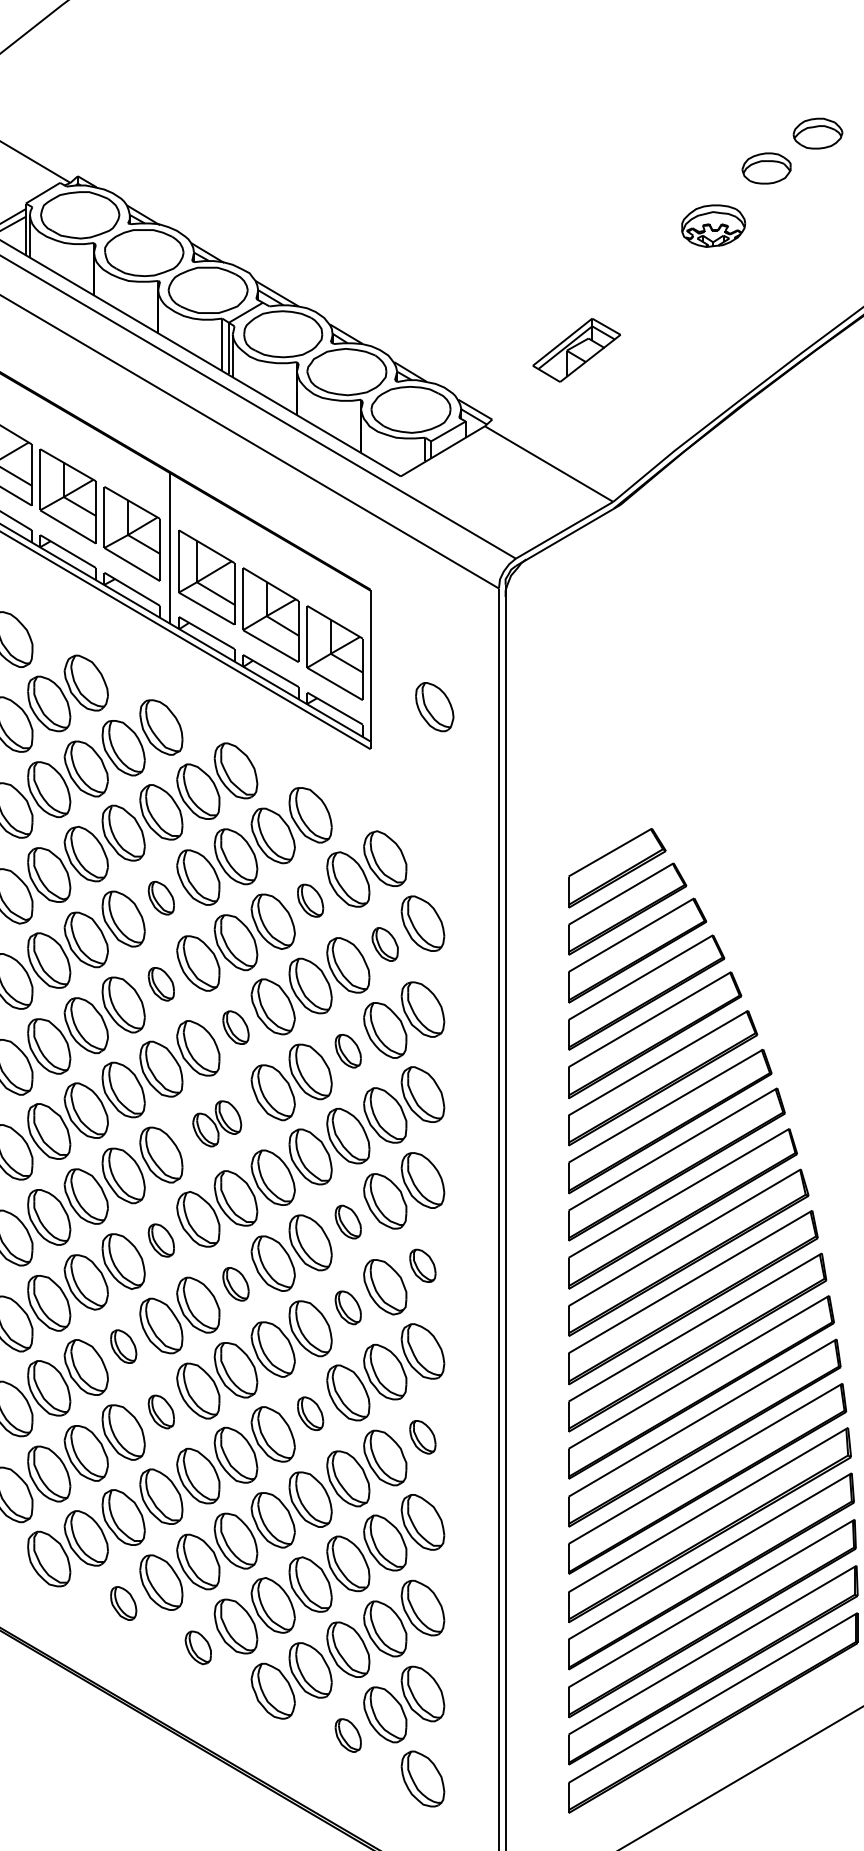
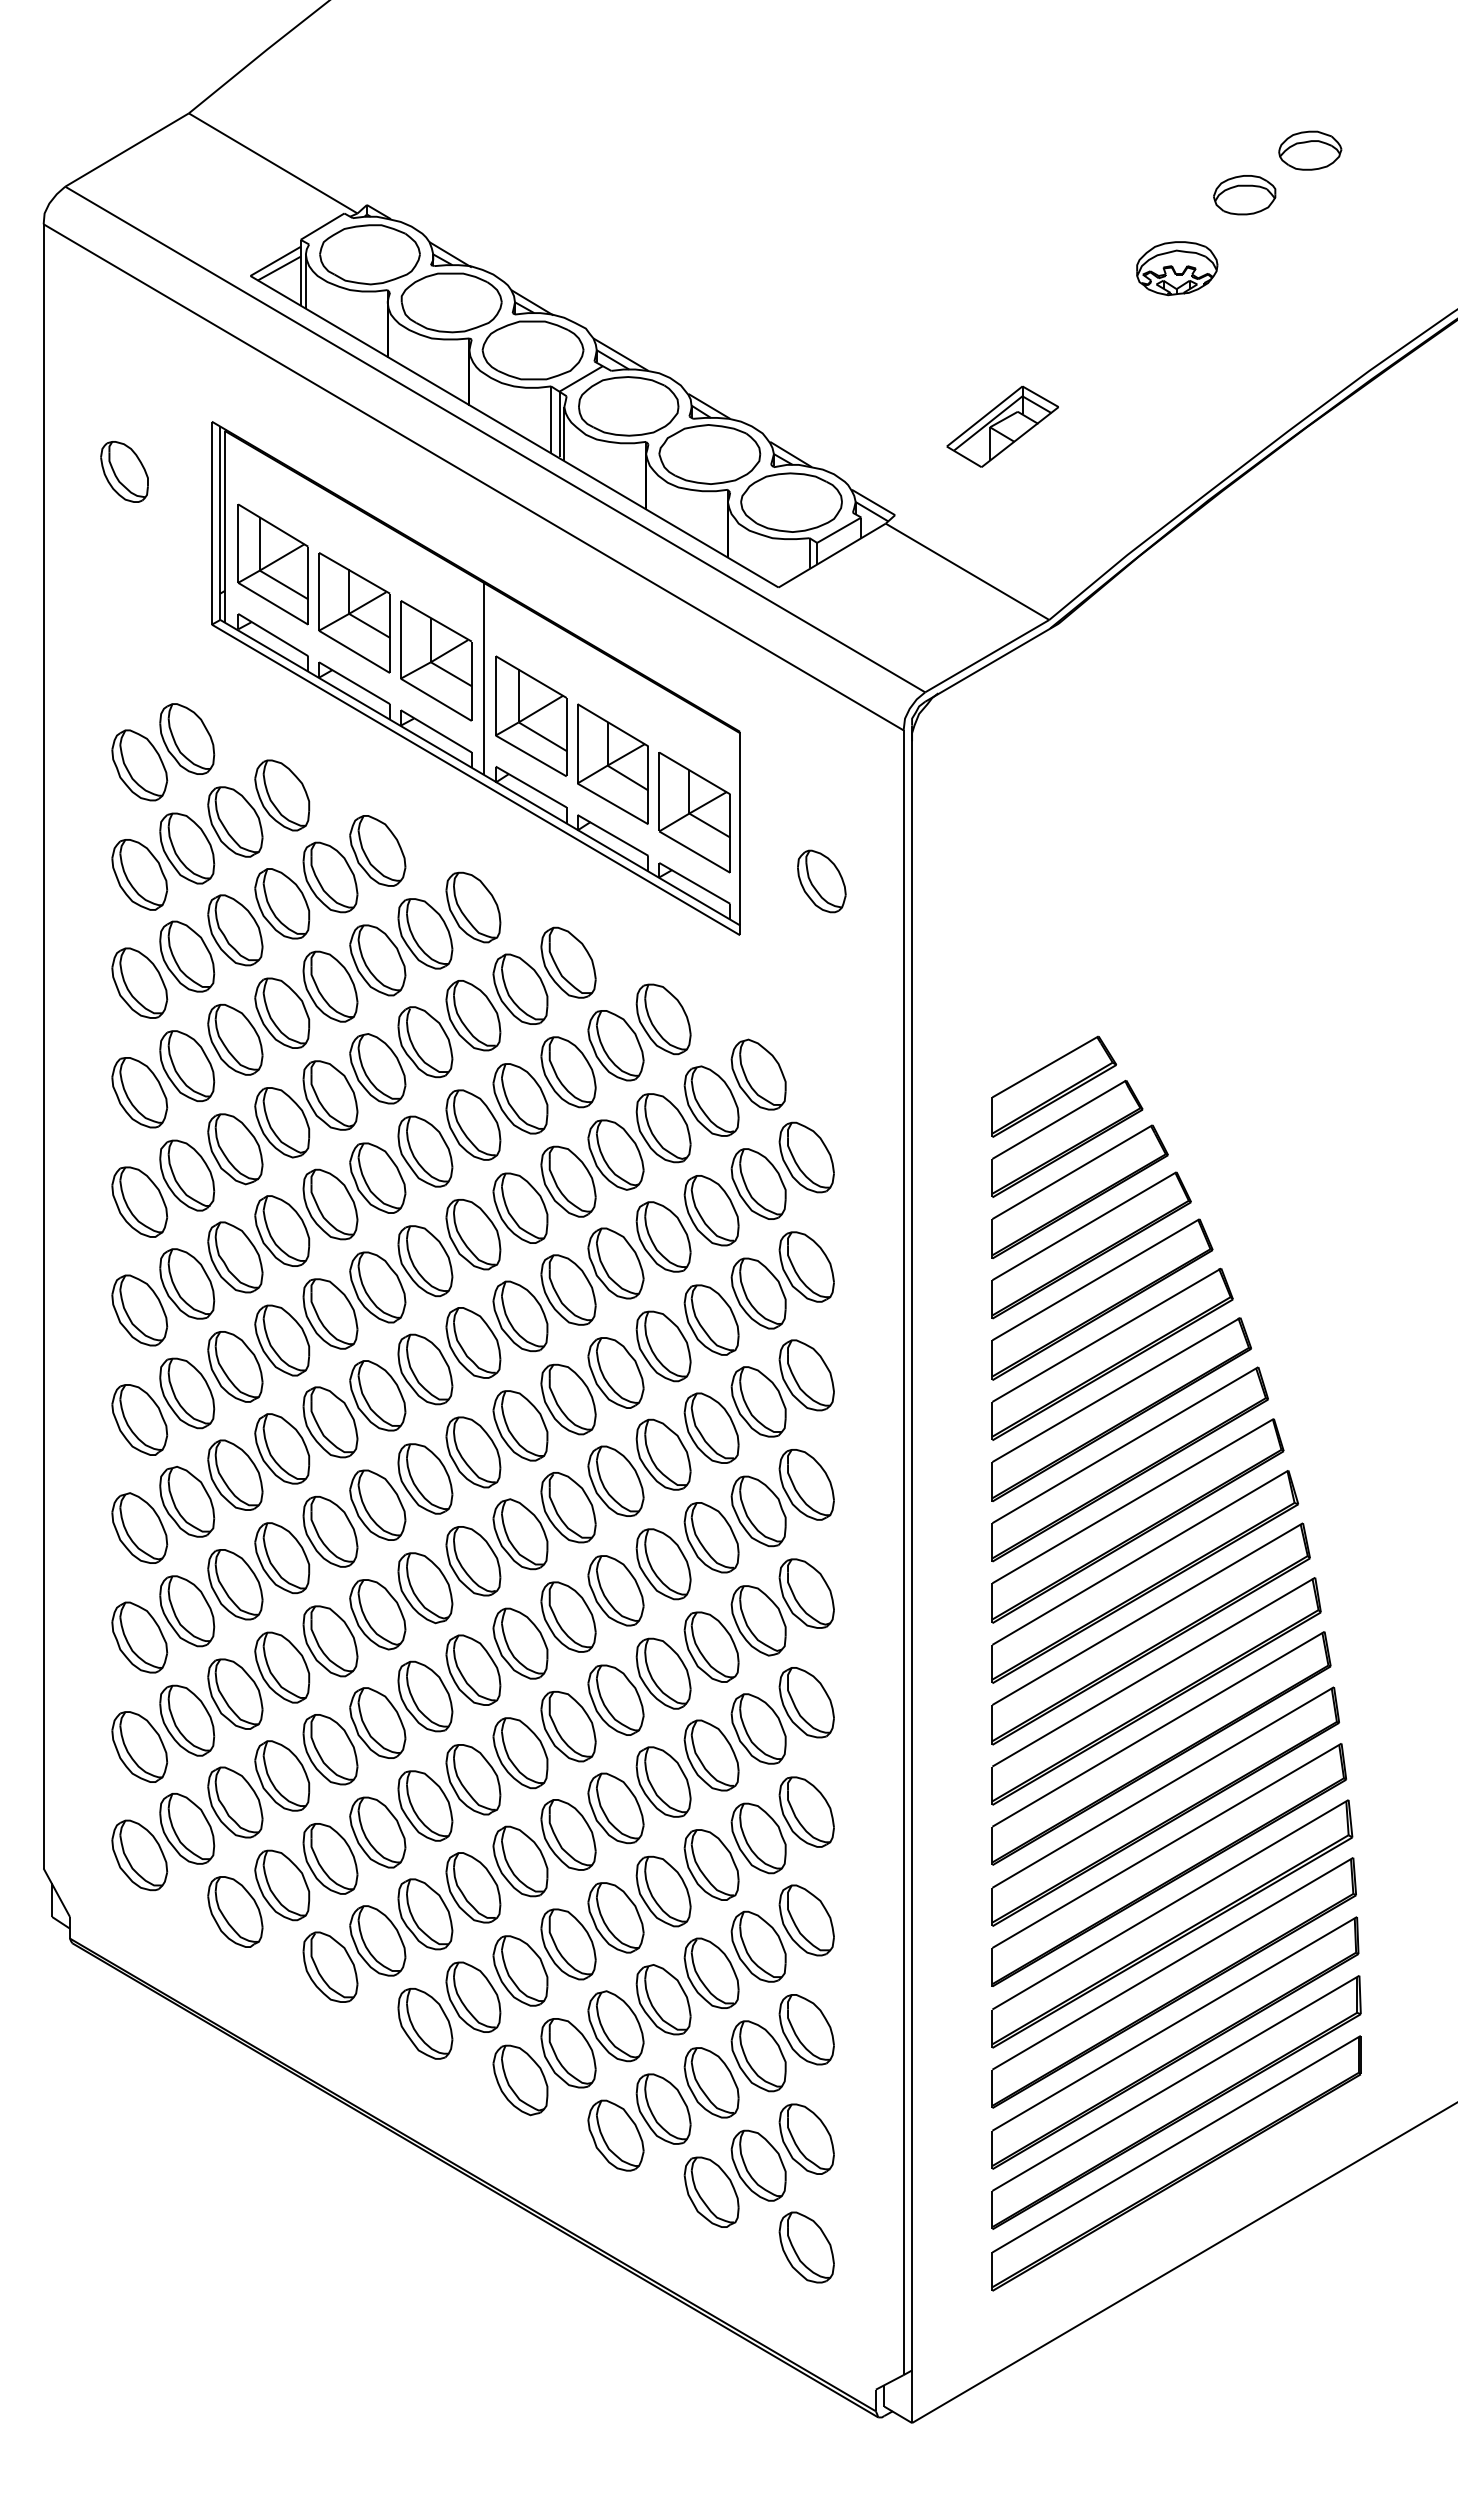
part: (161, 897) -> (473, 1124), size x1.67
part: (310, 900) -> (663, 1128), size x1.67
part: (385, 944) -> (758, 1183), size x1.67
part: (161, 984) -> (473, 1234), size x1.67
part: (235, 1027) -> (568, 1289), size x1.67
part: (348, 1050) -> (711, 1319), size x1.67
part: (217, 1123) -> (544, 1412), size x1.67
part: (348, 1221) -> (711, 1537), size x1.67
part: (161, 1240) -> (473, 1561), size x1.67
part: (422, 1265) -> (806, 1593), size x1.67
part: (235, 1283) -> (568, 1616), size x1.67
part: (348, 1307) -> (711, 1646), size x1.67
part: (123, 1346) -> (425, 1696), size x1.67
part: (161, 1411) -> (473, 1779), size x1.67
part: (310, 1413) -> (663, 1781), size x1.67
part: (422, 1436) -> (806, 1811), size x1.67
part: (123, 1603) -> (425, 2023), size x1.67
part: (198, 1647) -> (520, 2080), size x1.67
part: (348, 1735) -> (711, 2191), size x1.67

